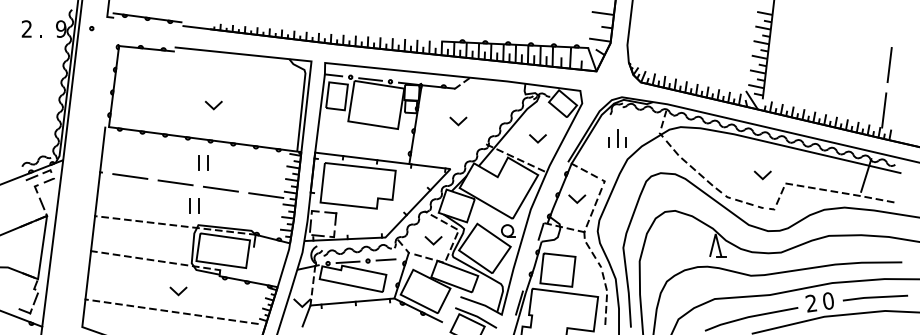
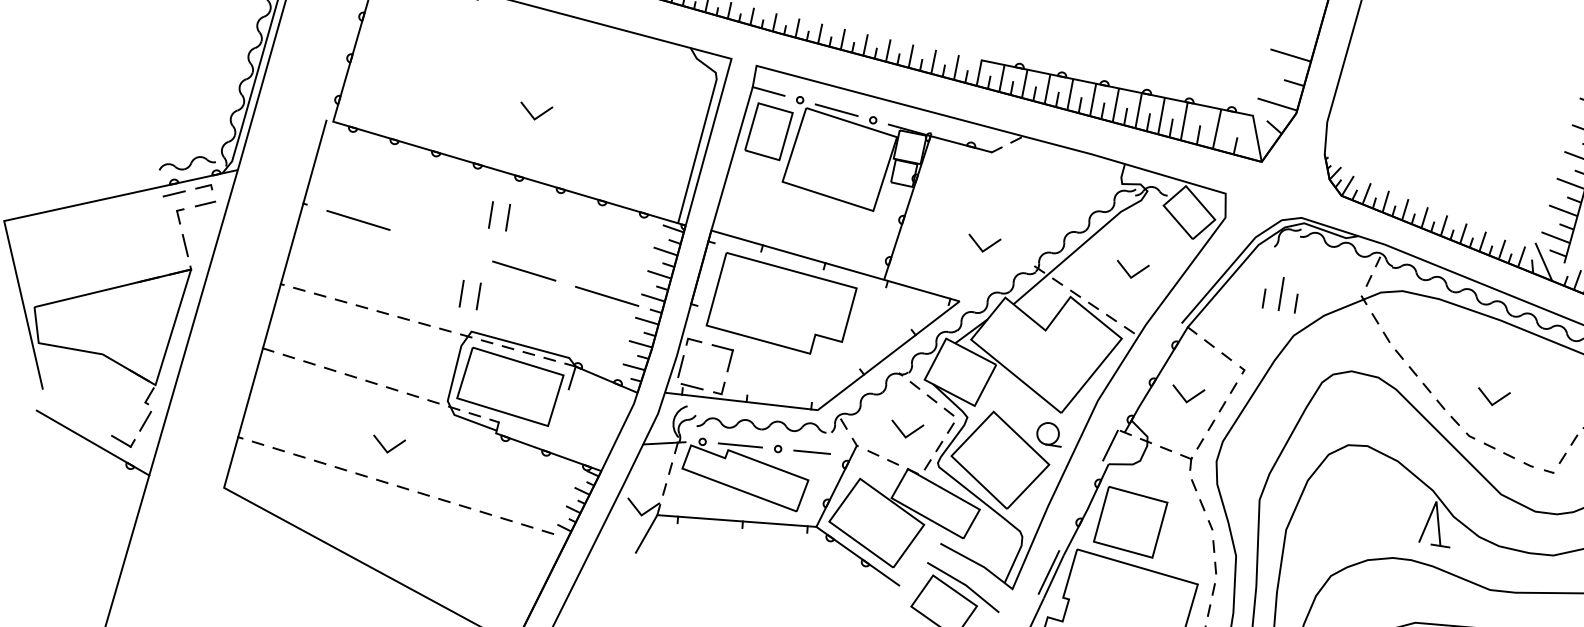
line: (459, 122) -> (985, 246), moved
line: (761, 176) -> (1490, 399), moved
line: (175, 182) -> (441, 245), removed
line: (177, 292) -> (386, 447), moved

